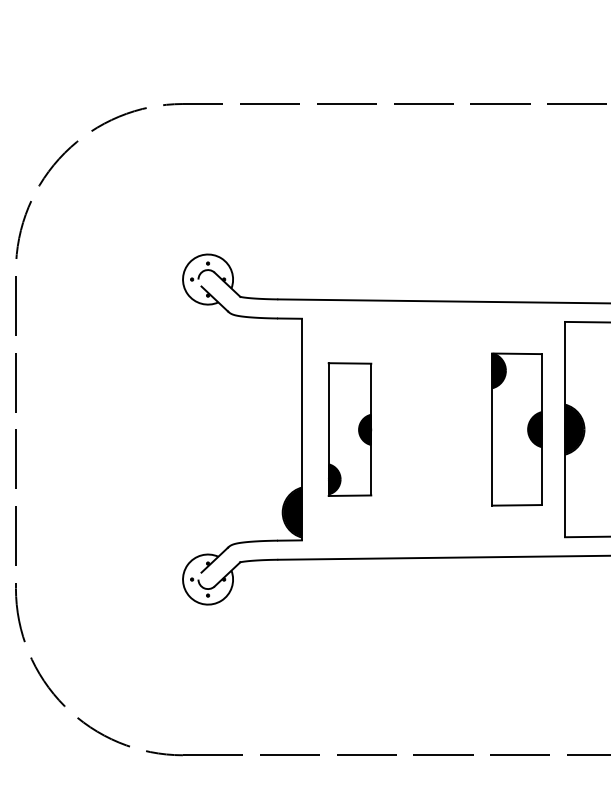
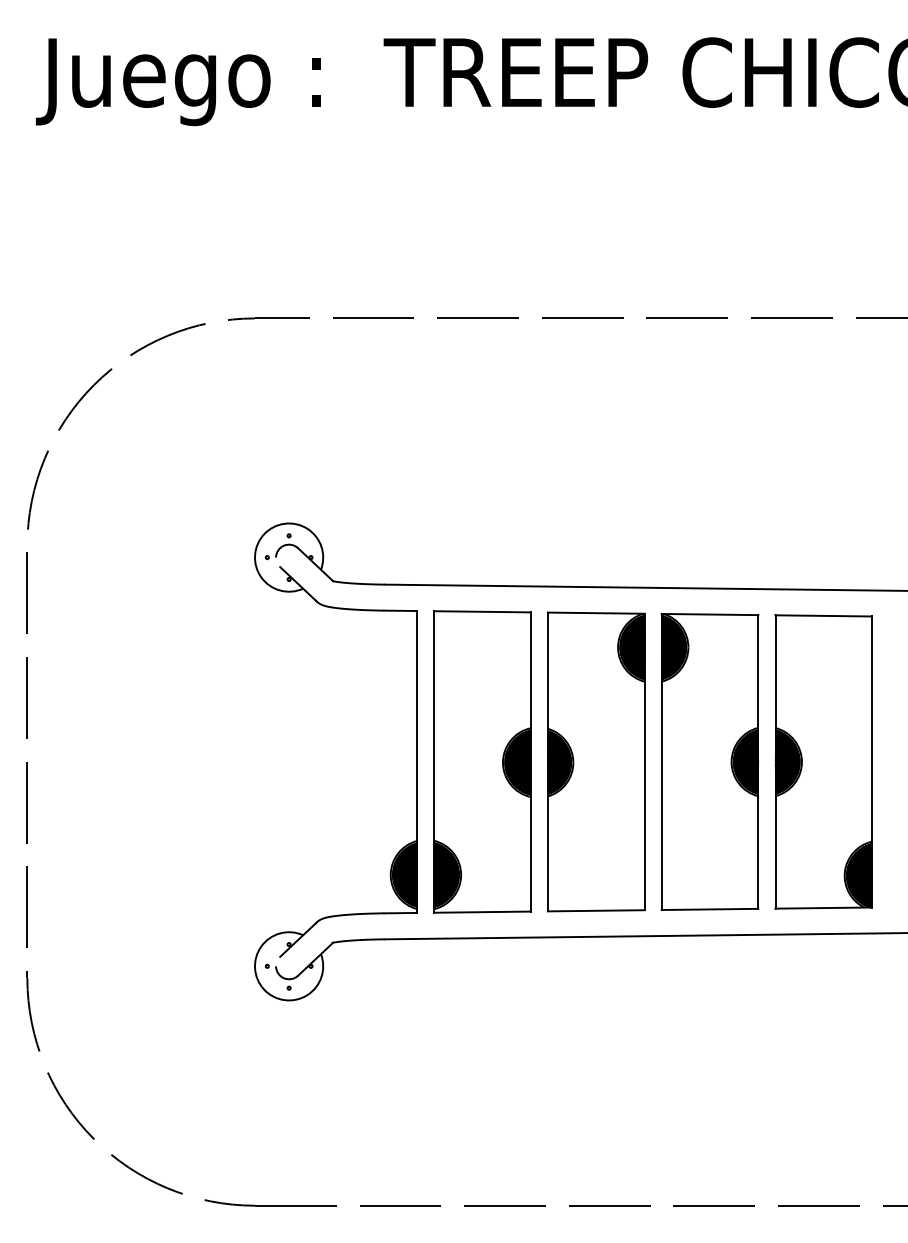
part: (350, 429) -> (482, 761), size x1.67
part: (433, 429) -> (596, 761), added
part: (516, 429) -> (709, 761), size x1.43

